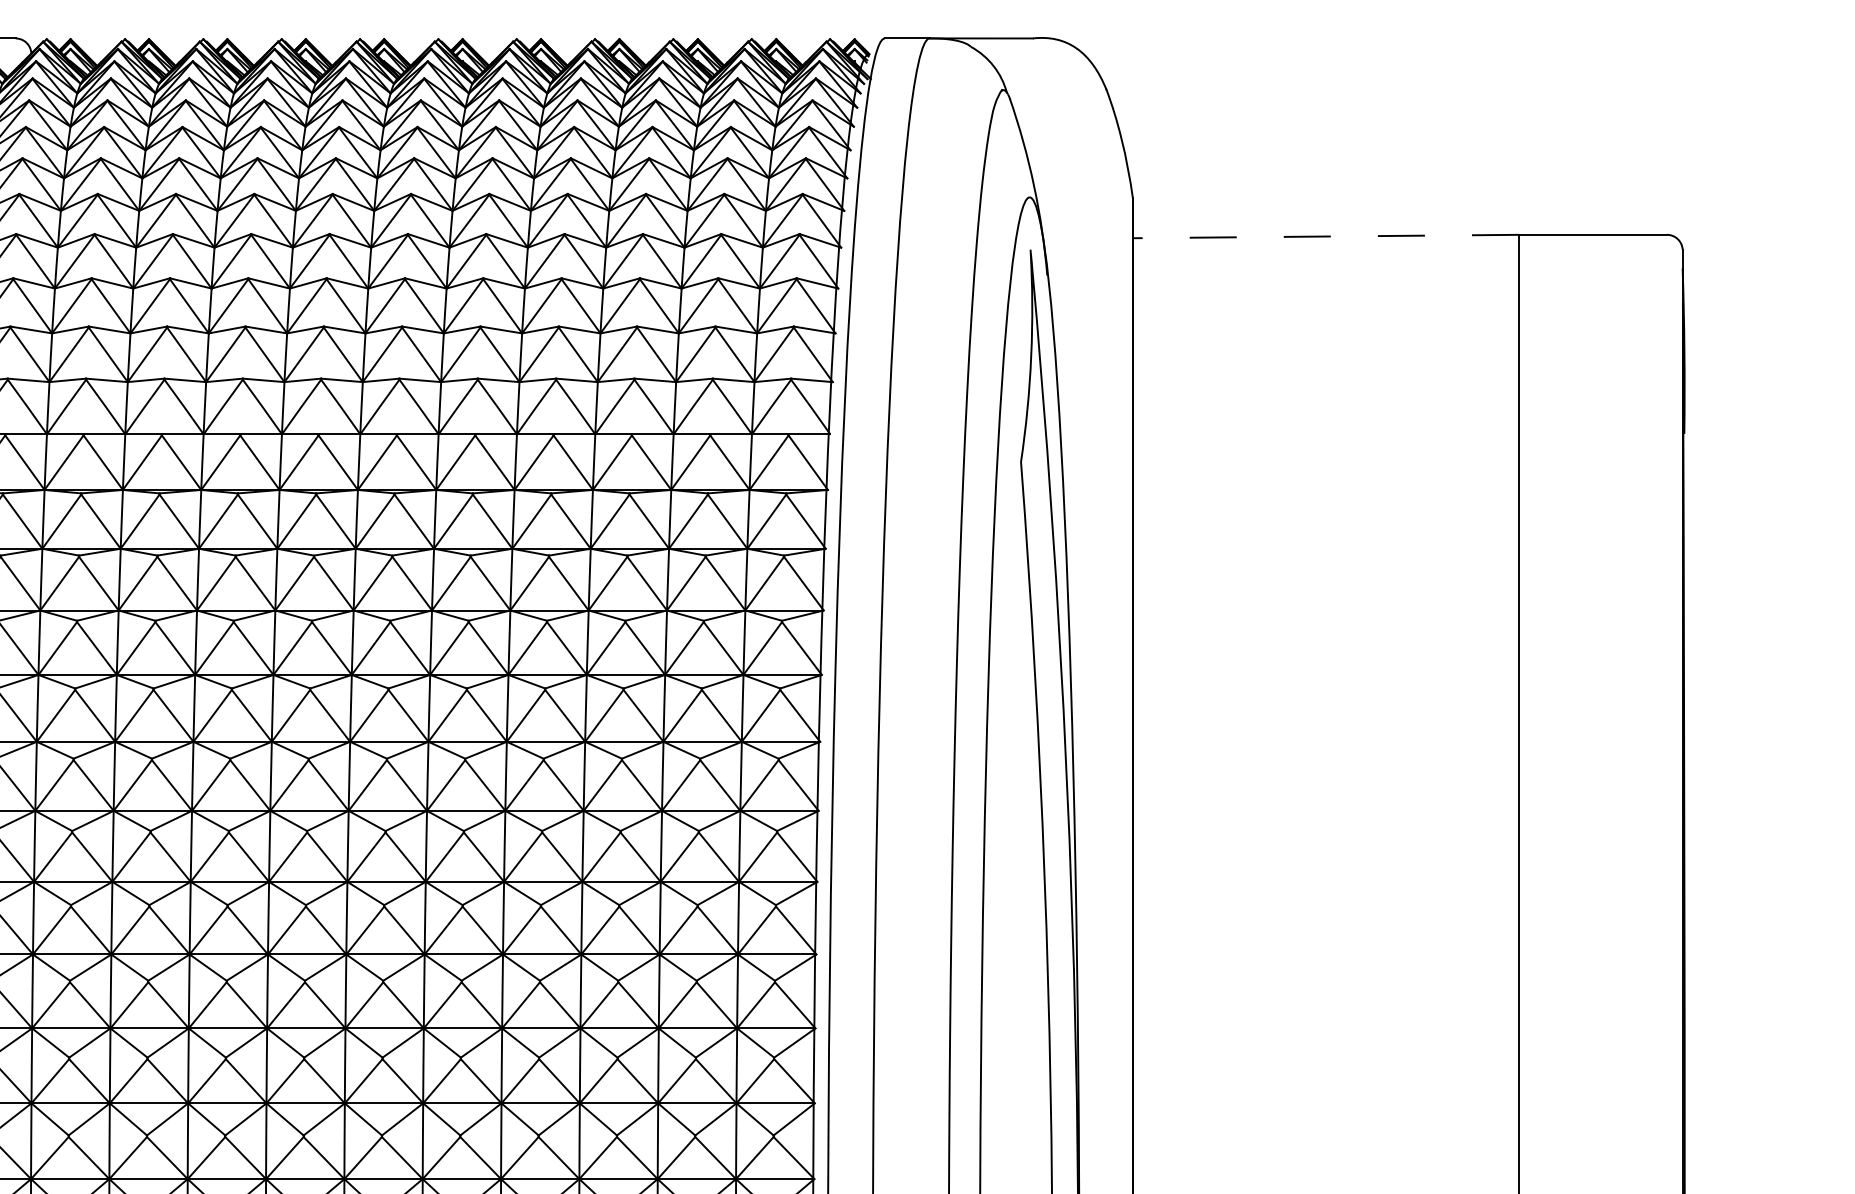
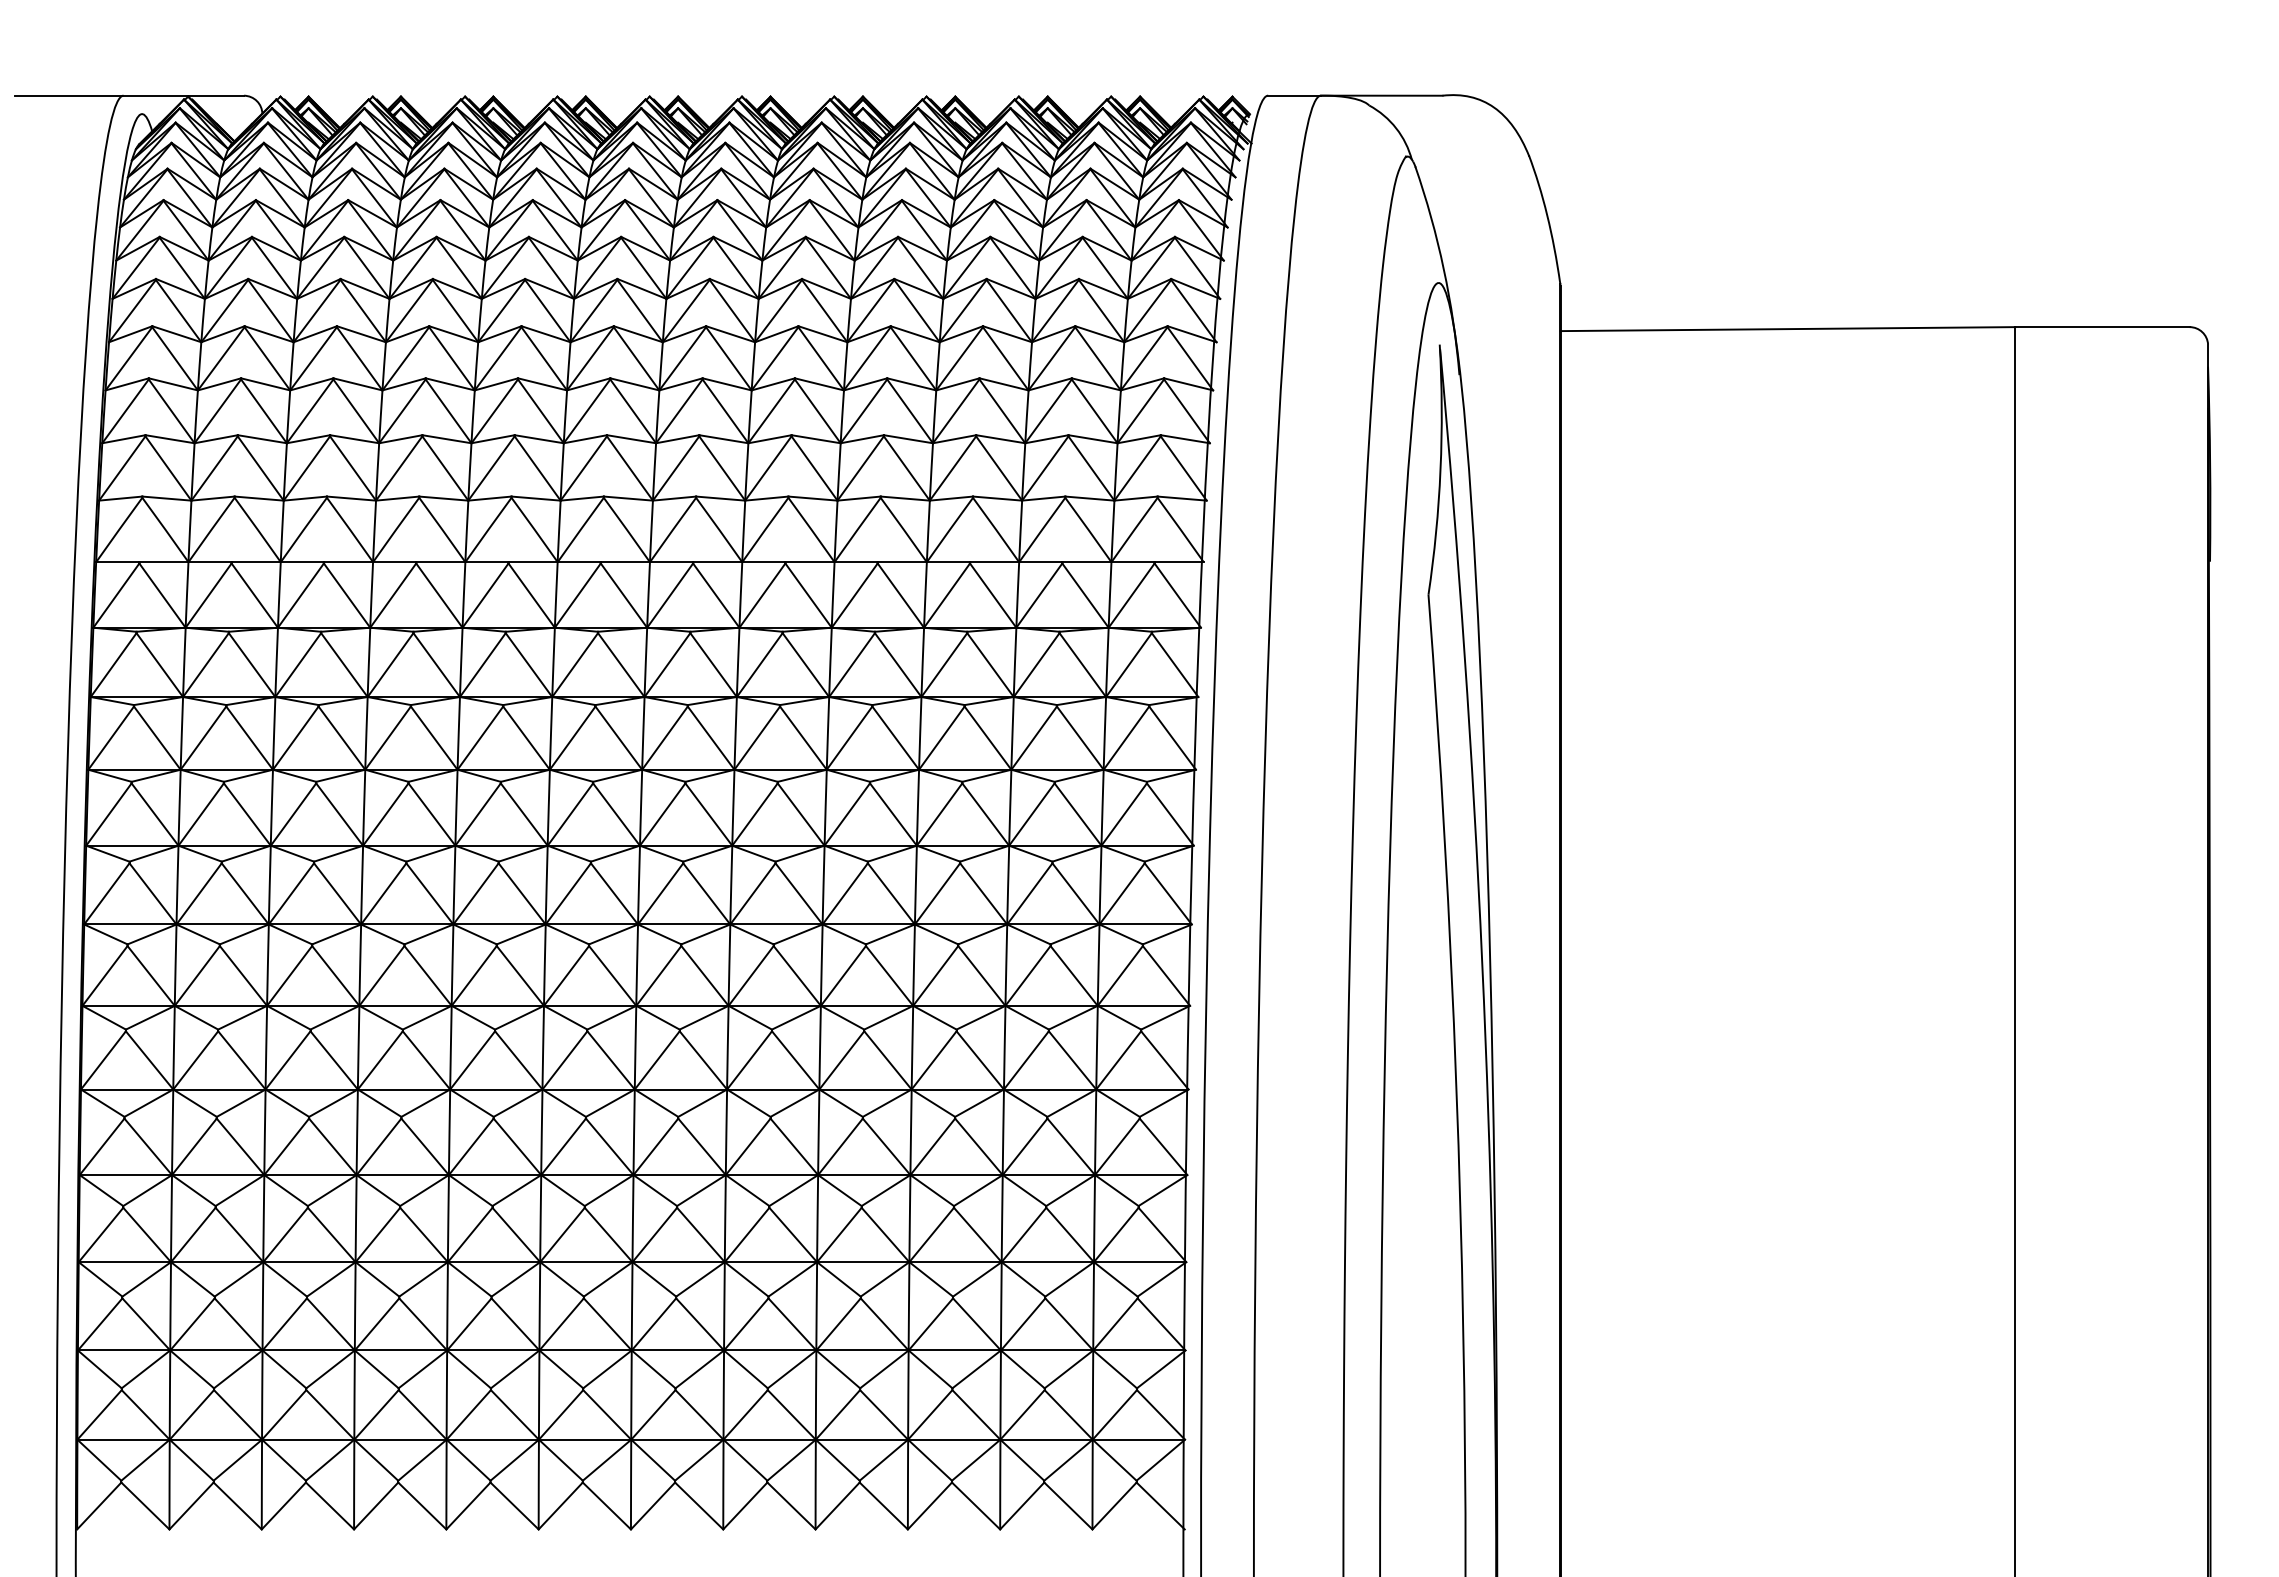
line: (1325, 236) -> (1787, 329), dashed -> solid

